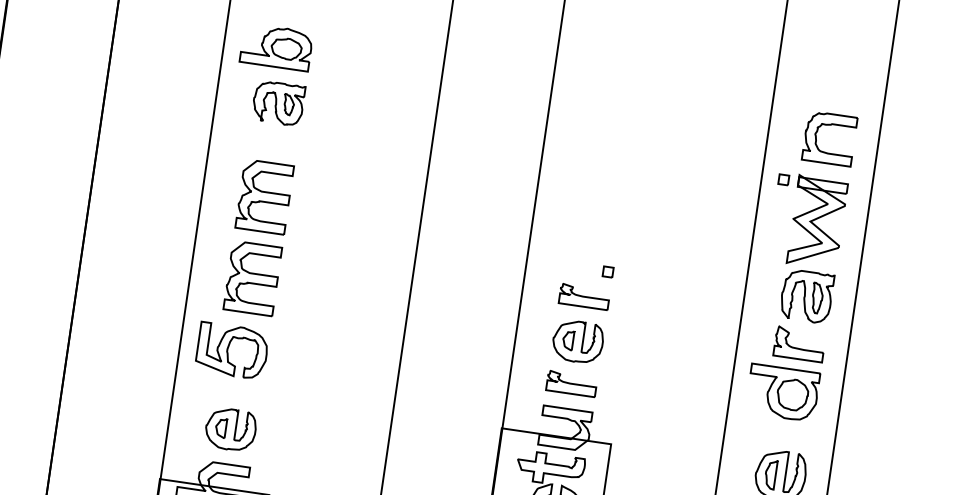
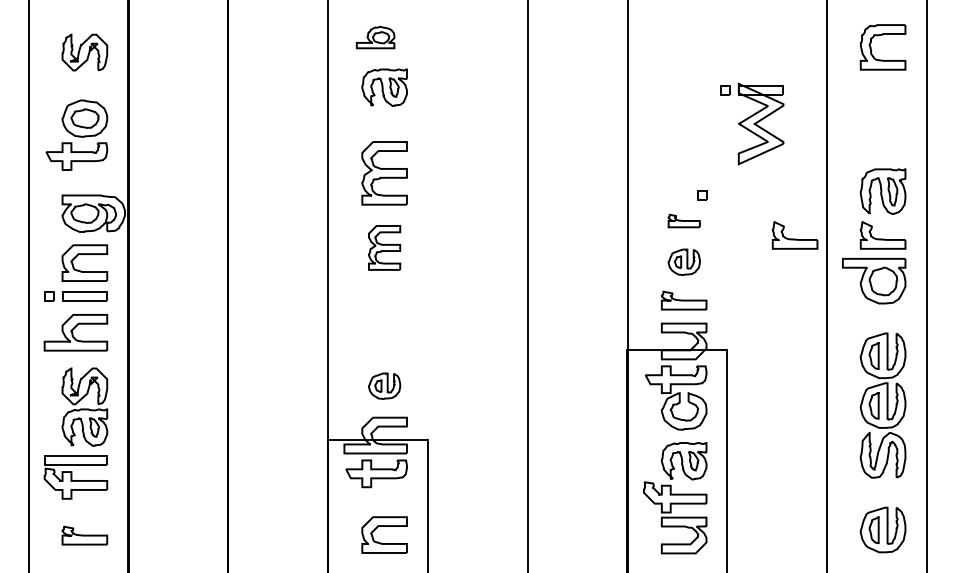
part: (276, 47) -> (375, 37), size x0.6
part: (808, 220) -> (752, 123), moved
part: (252, 278) -> (384, 247), size x0.7
part: (585, 296) -> (684, 220), size x0.7
part: (702, 330) -> (794, 235), added
part: (578, 342) -> (684, 262), size x0.7
part: (232, 350) -> (375, 315), removed
part: (230, 429) -> (384, 386), size x0.7

